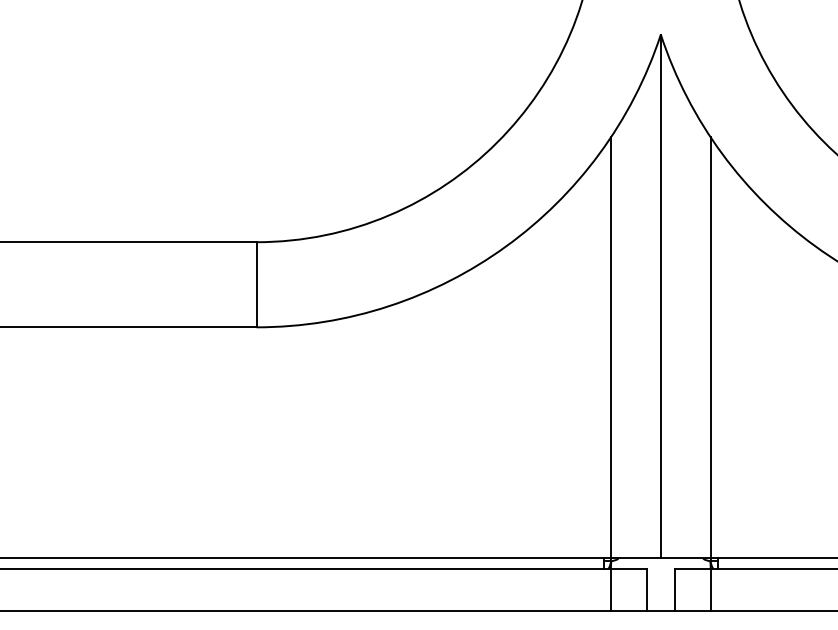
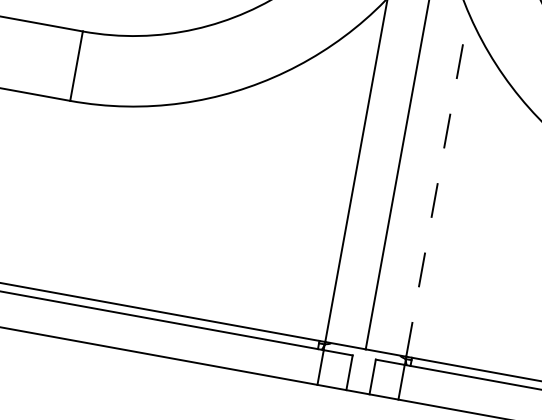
line: (710, 347) -> (437, 184), solid -> dashed

